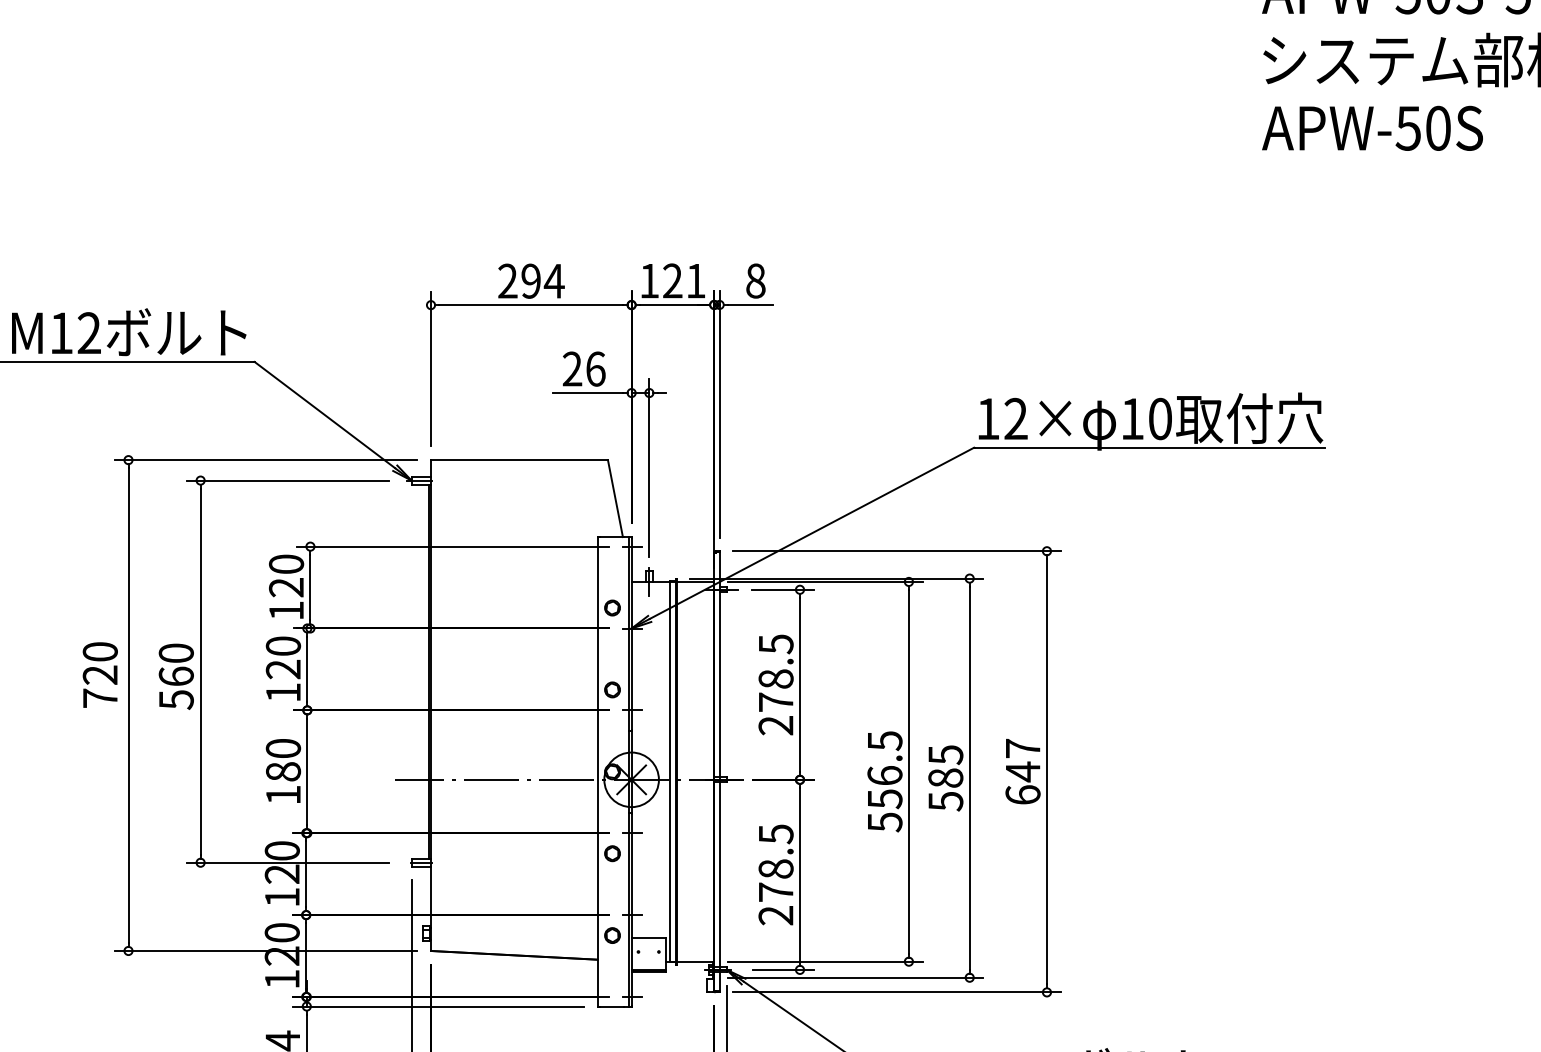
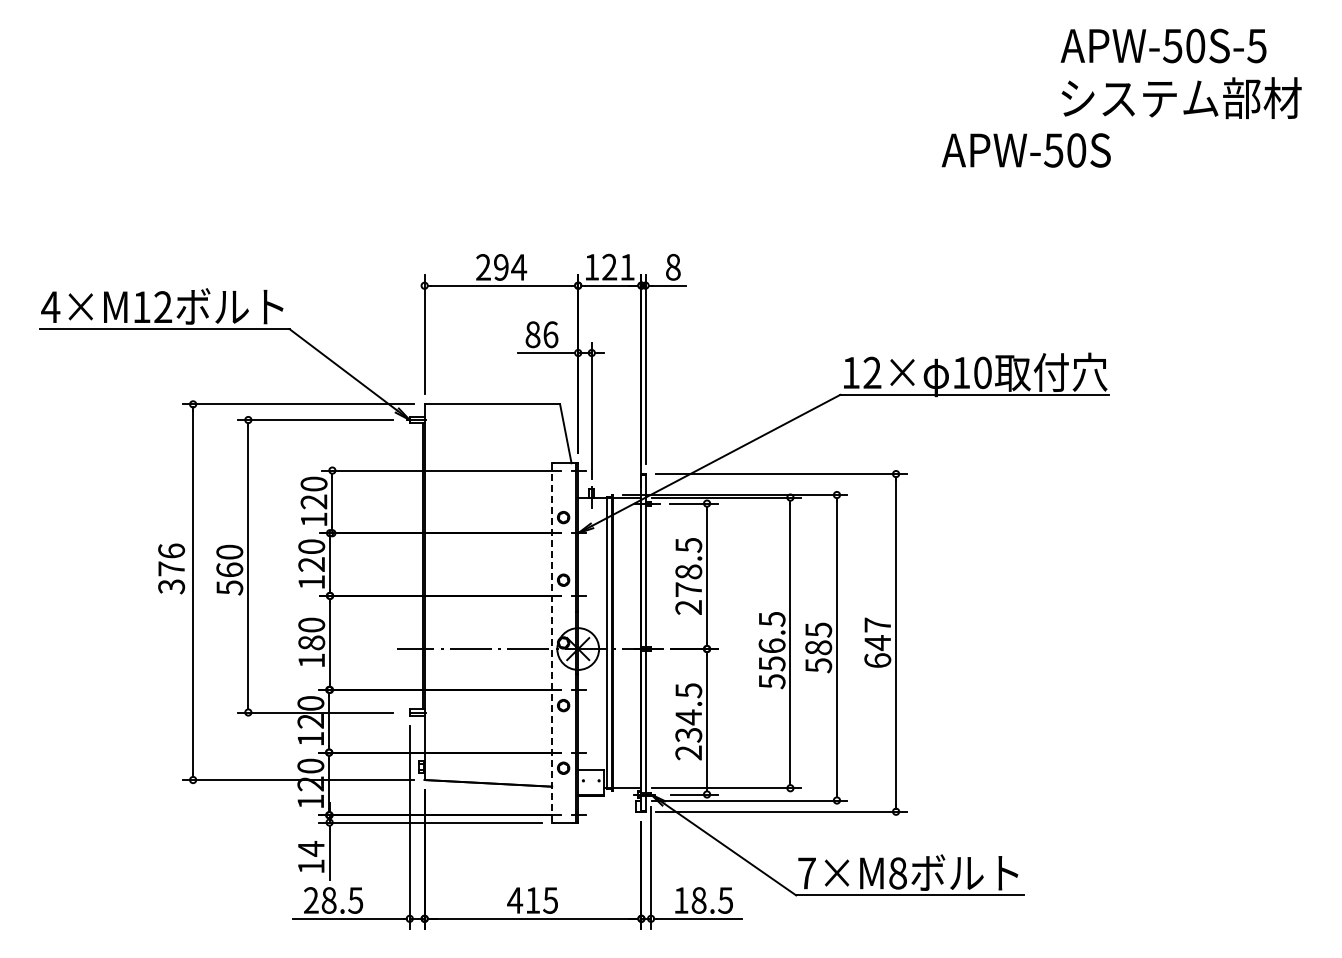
text: (1371, 128) -> (1025, 150), moved
text: (571, 368) -> (532, 334), 26 -> 86
text: (100, 674) -> (171, 568), 720 -> 376
line: (598, 771) -> (552, 642), solid -> dashed
text: (775, 879) -> (688, 725), 278.5 -> 234.5

